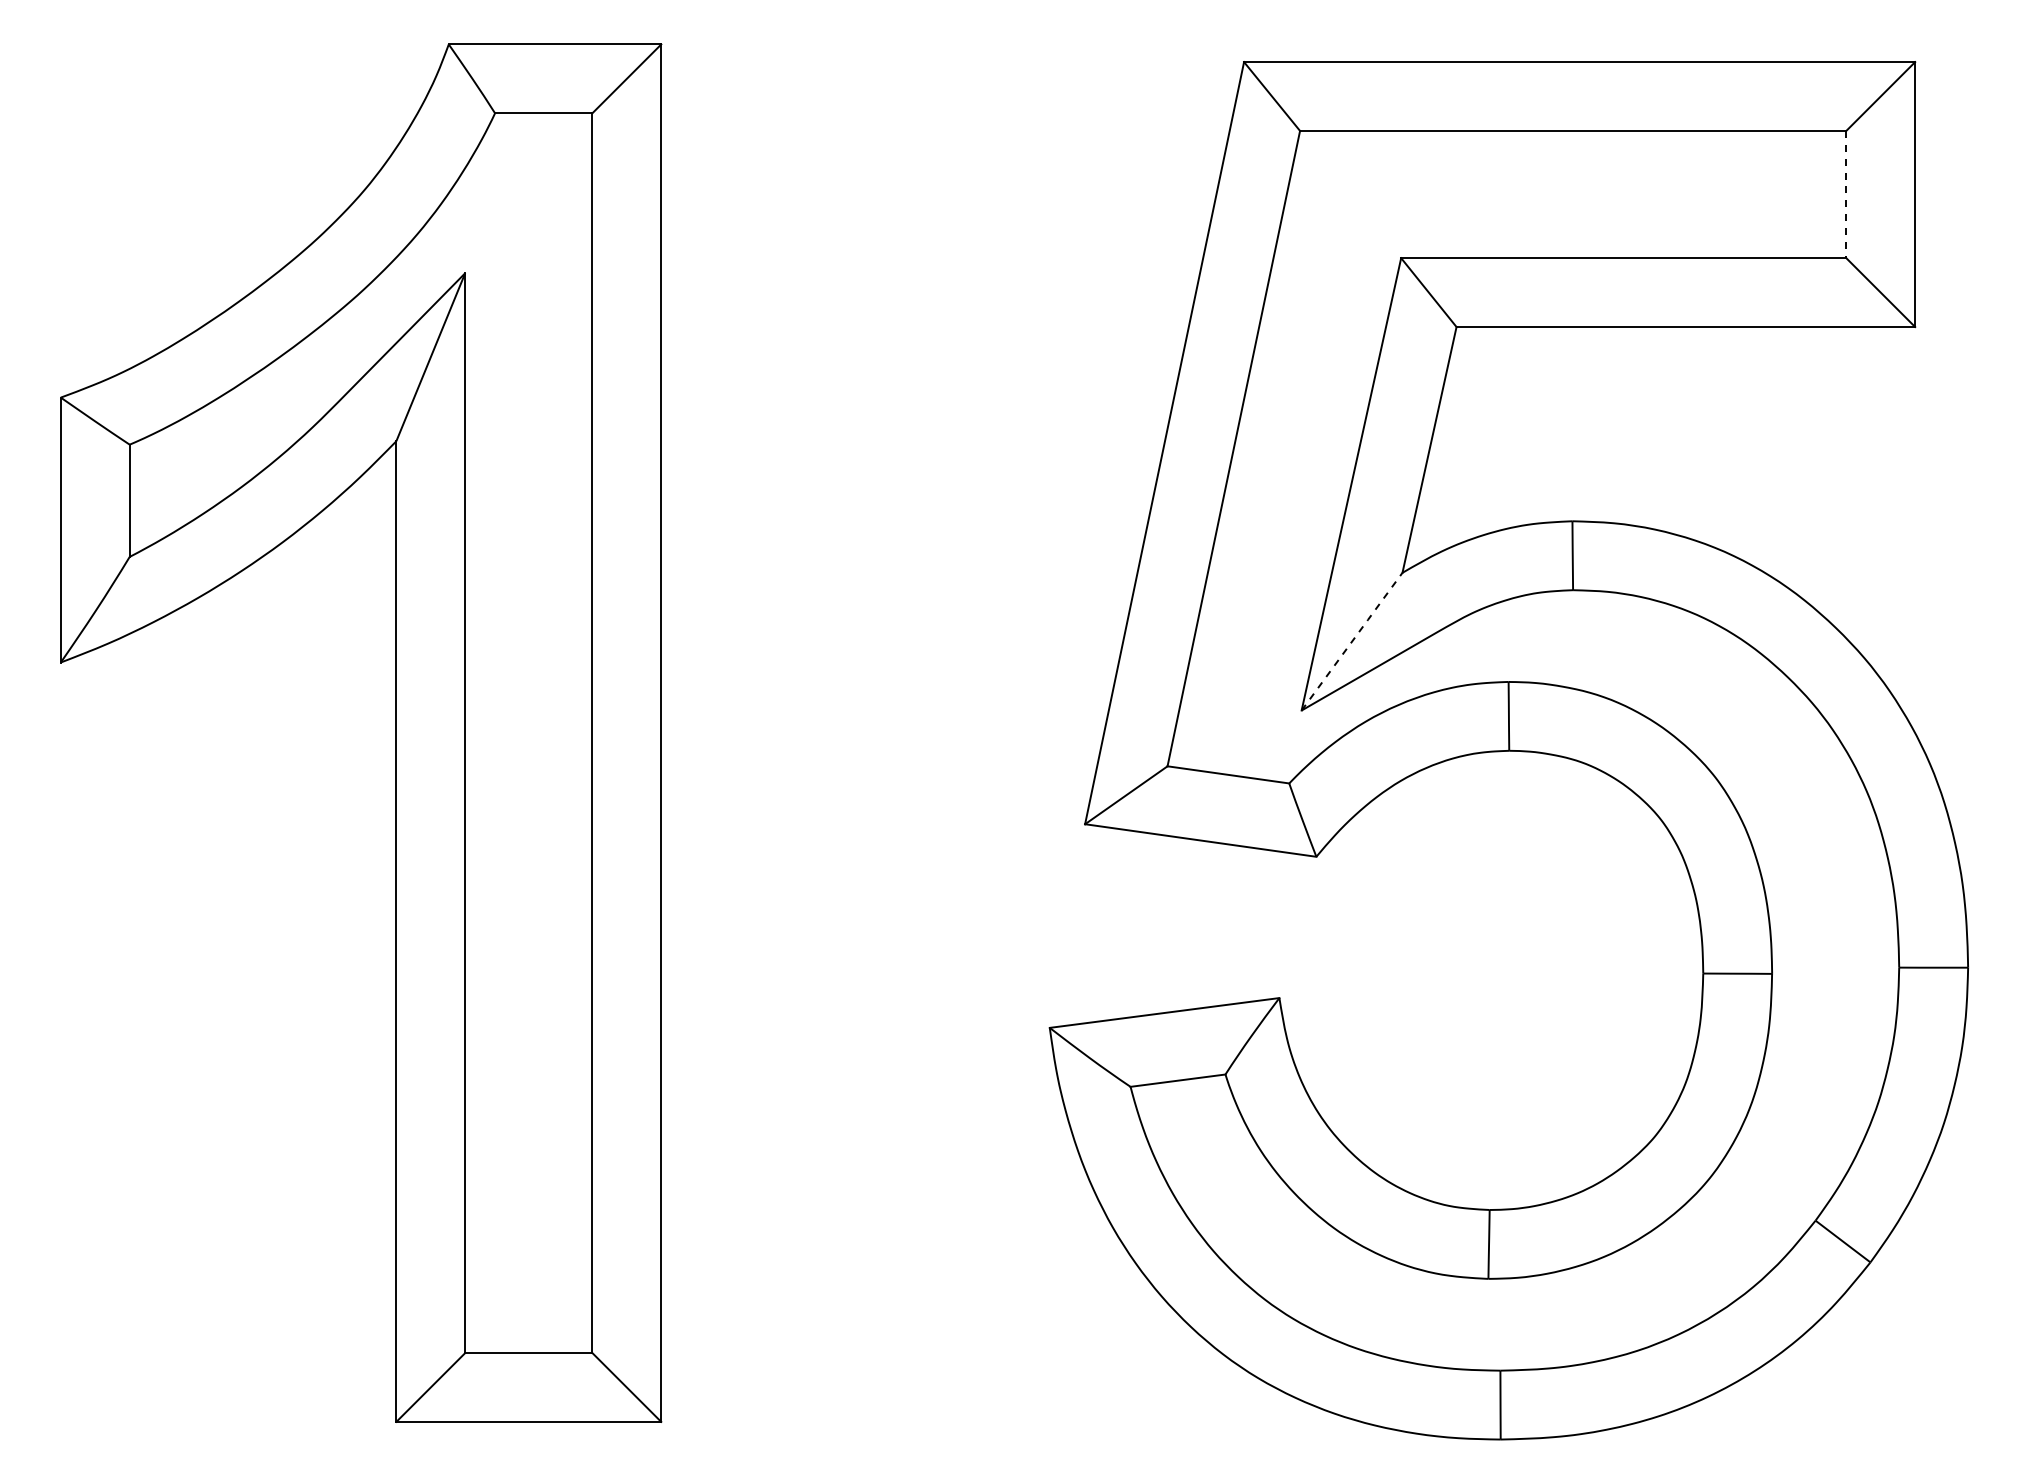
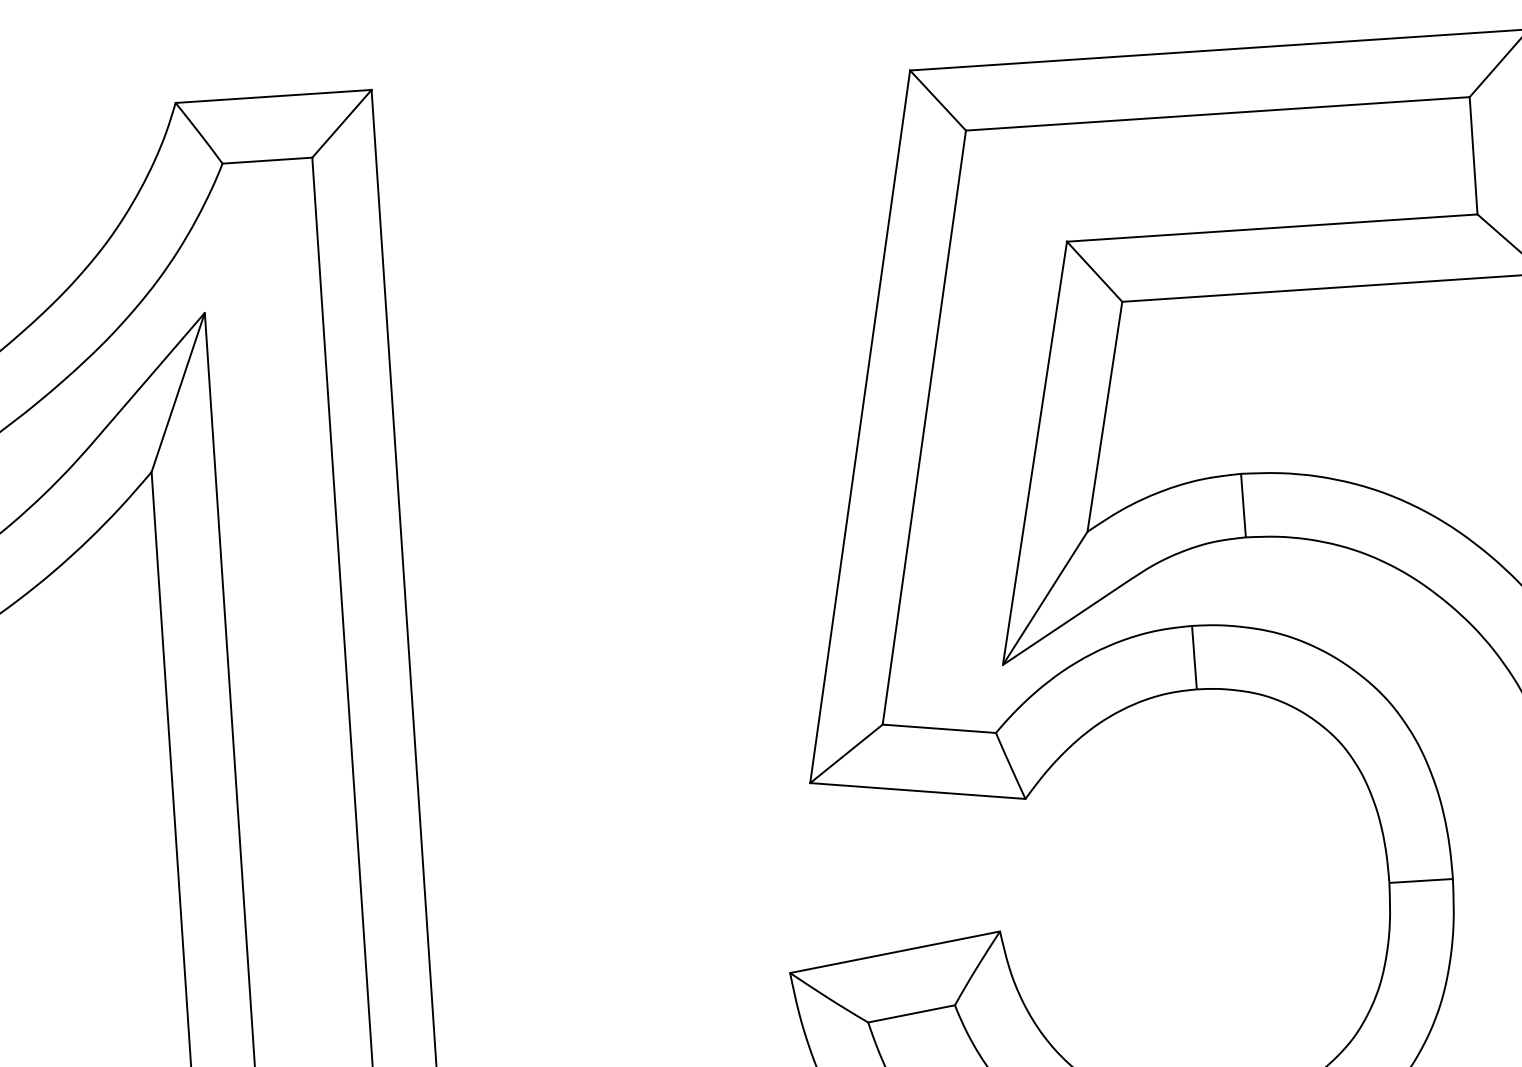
line: (1846, 194) -> (1473, 155), dashed -> solid
line: (1352, 641) -> (1045, 598), dashed -> solid

